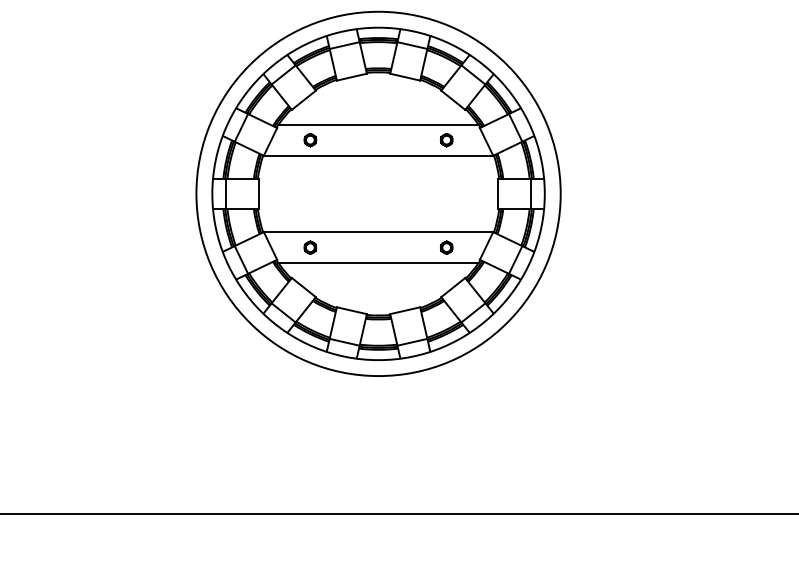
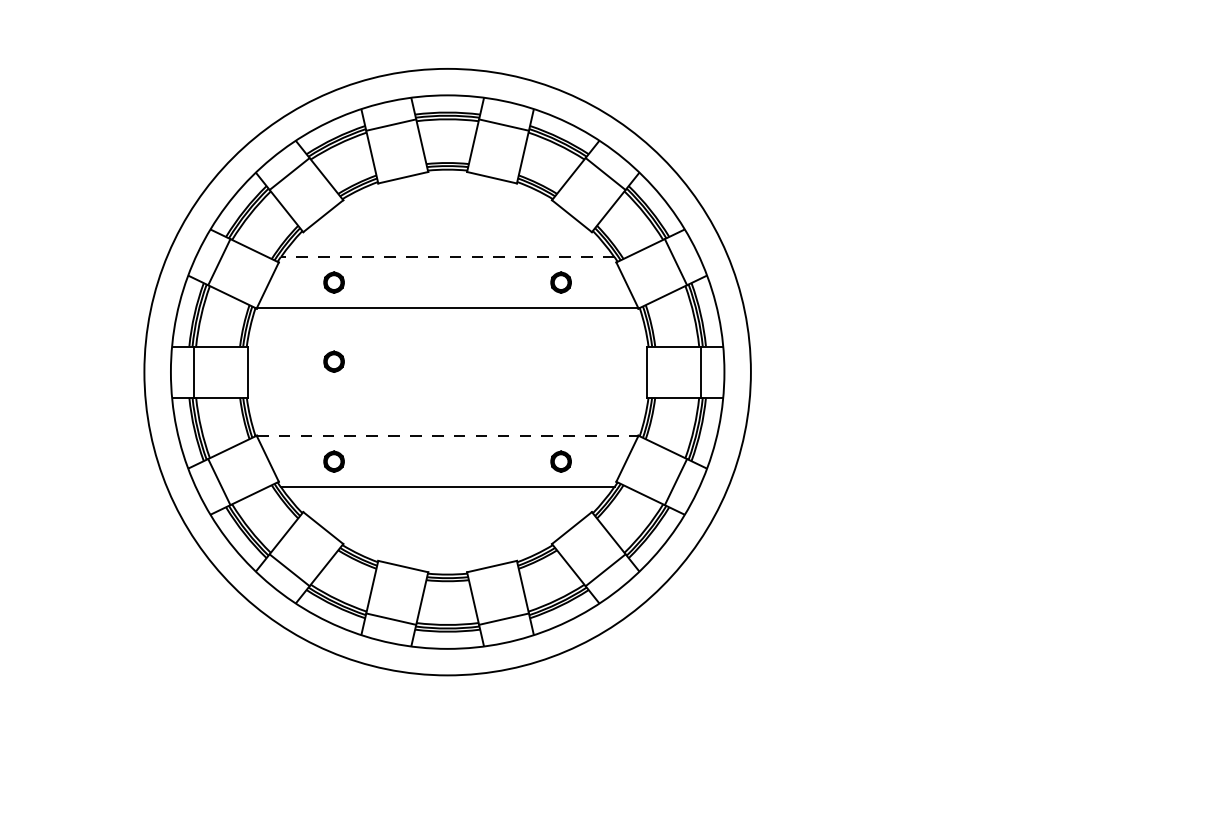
line: (378, 124) -> (447, 256), solid -> dashed
part: (310, 187) -> (334, 361), added
line: (378, 232) -> (447, 436), solid -> dashed

